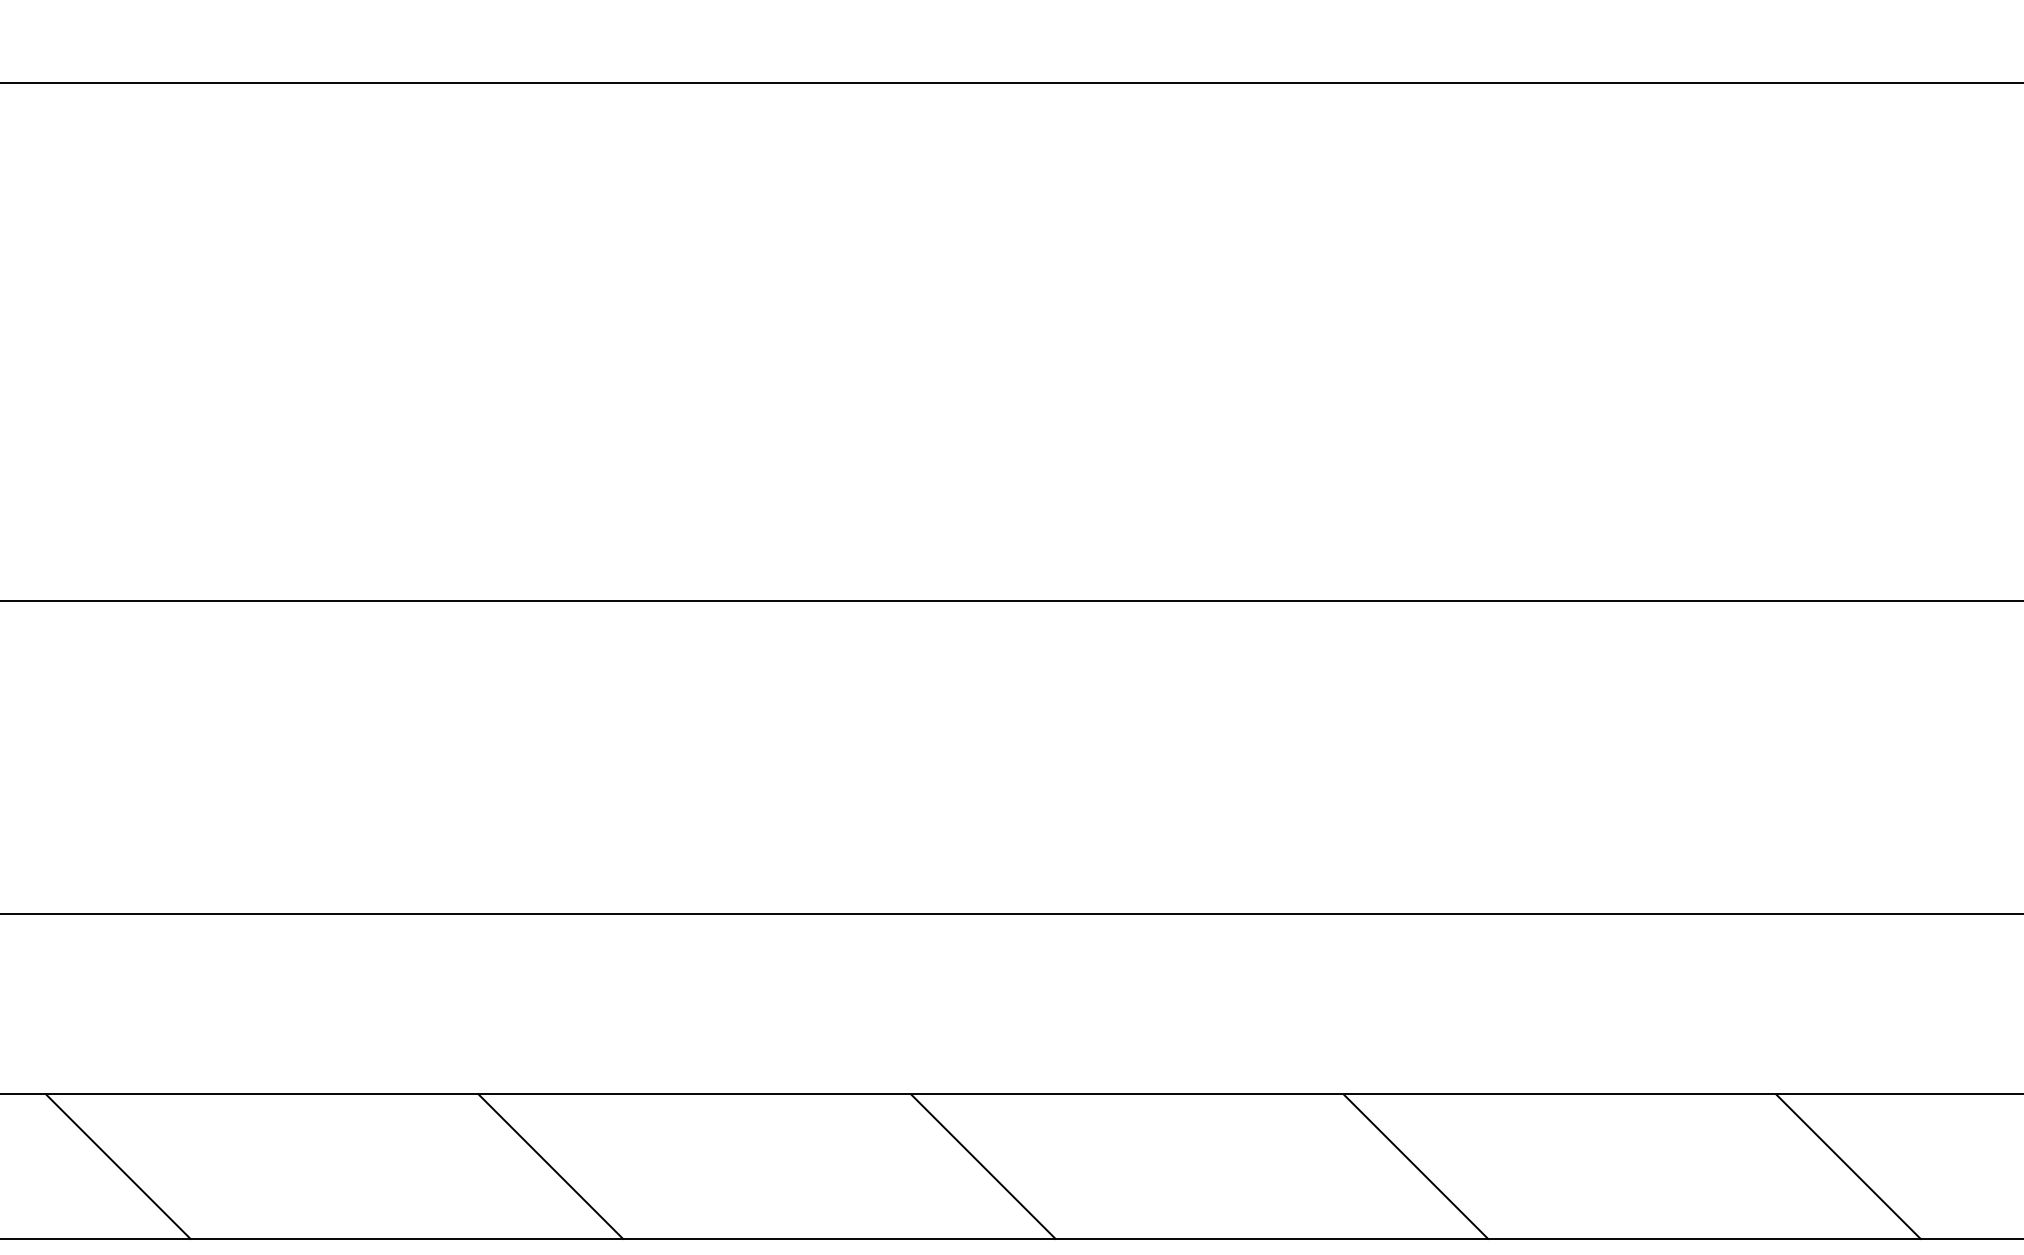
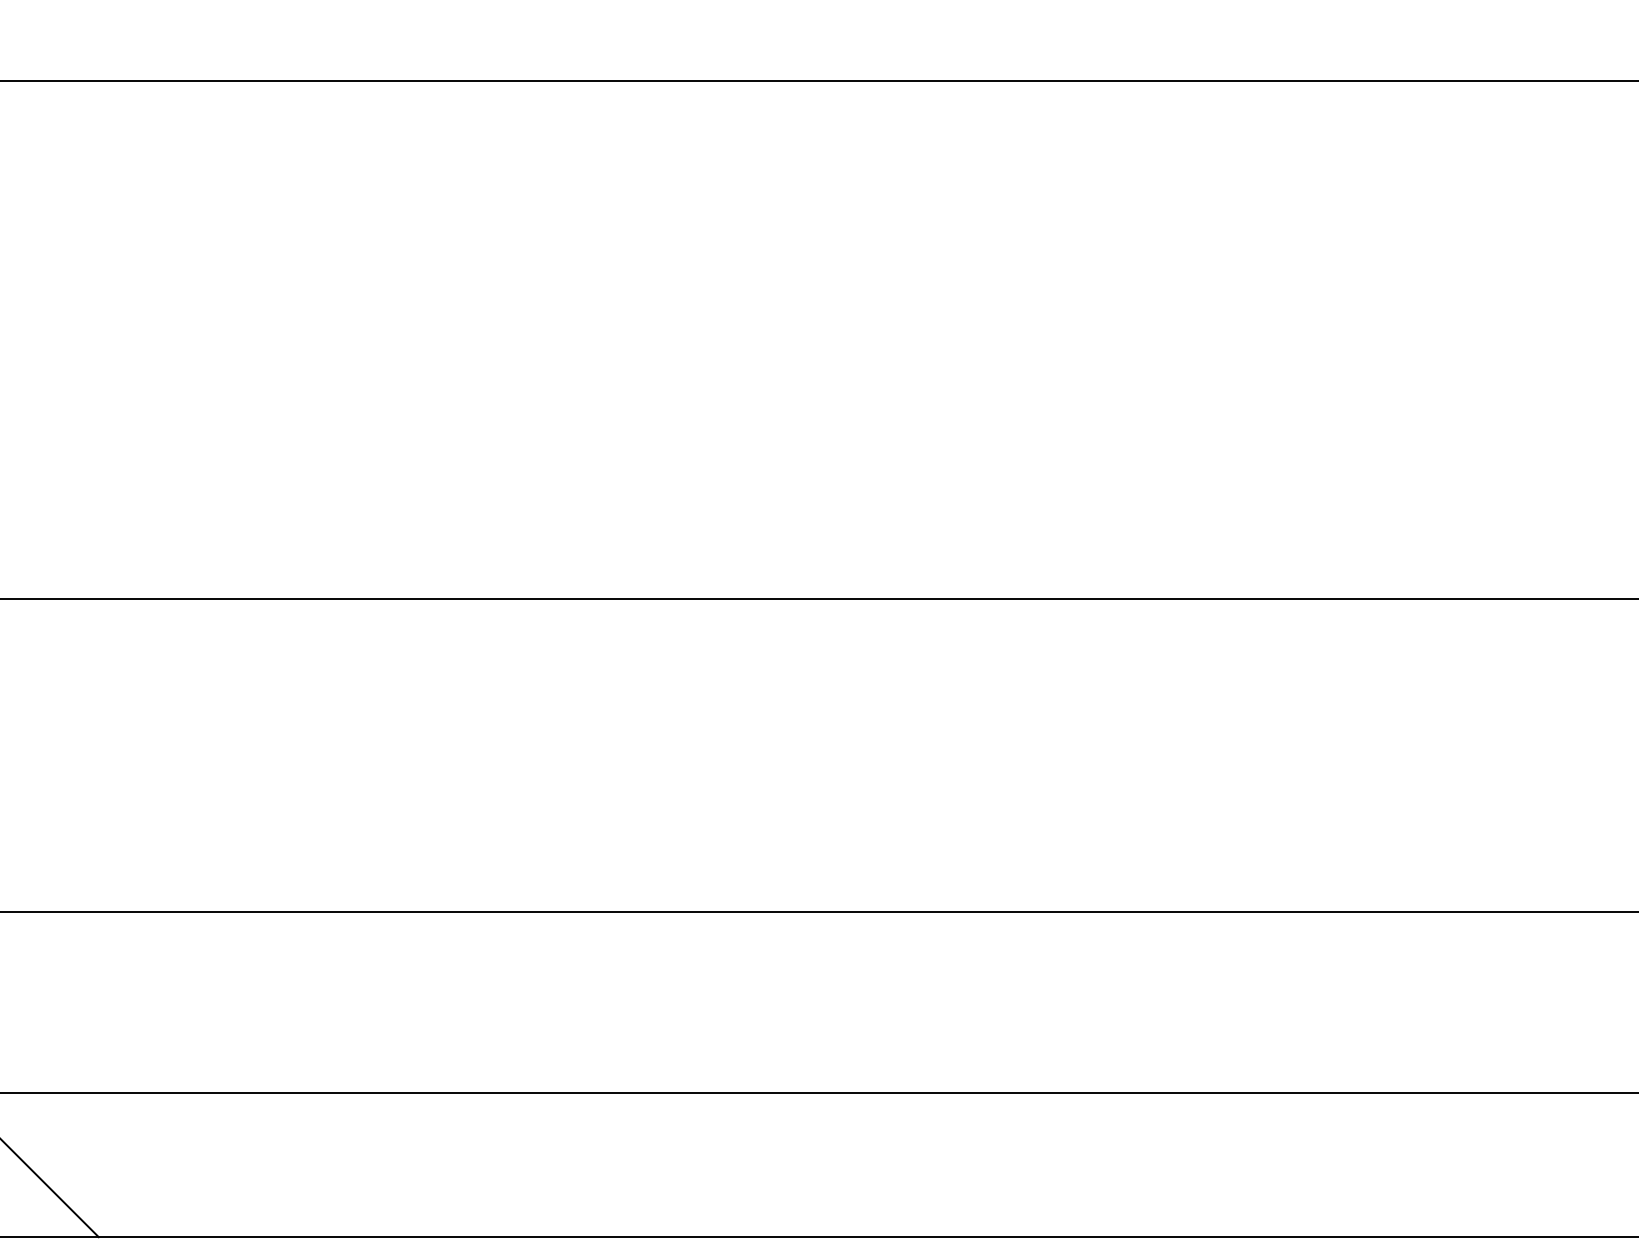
line: (983, 1166) -> (459, 1164), removed
line: (1415, 1166) -> (891, 1164), removed
line: (1848, 1166) -> (1324, 1164), removed

